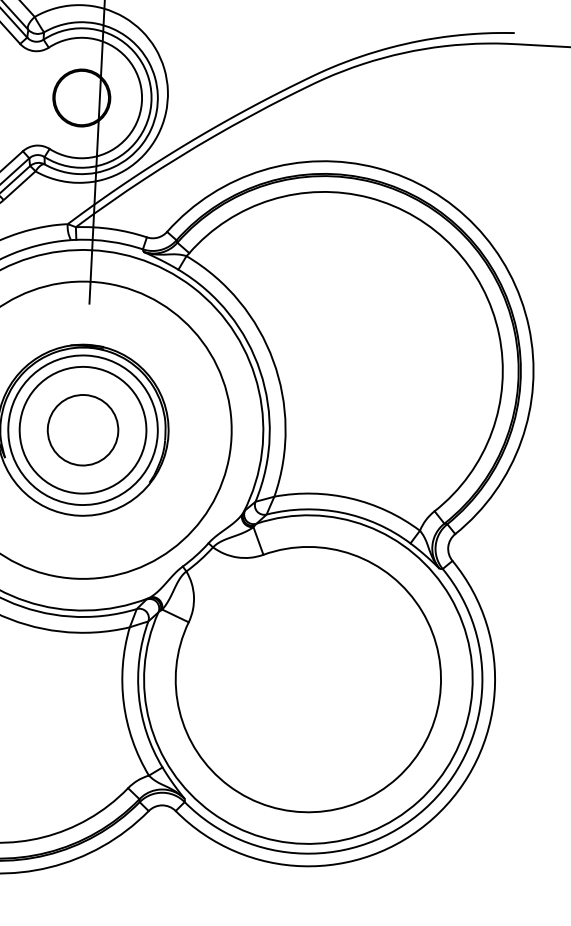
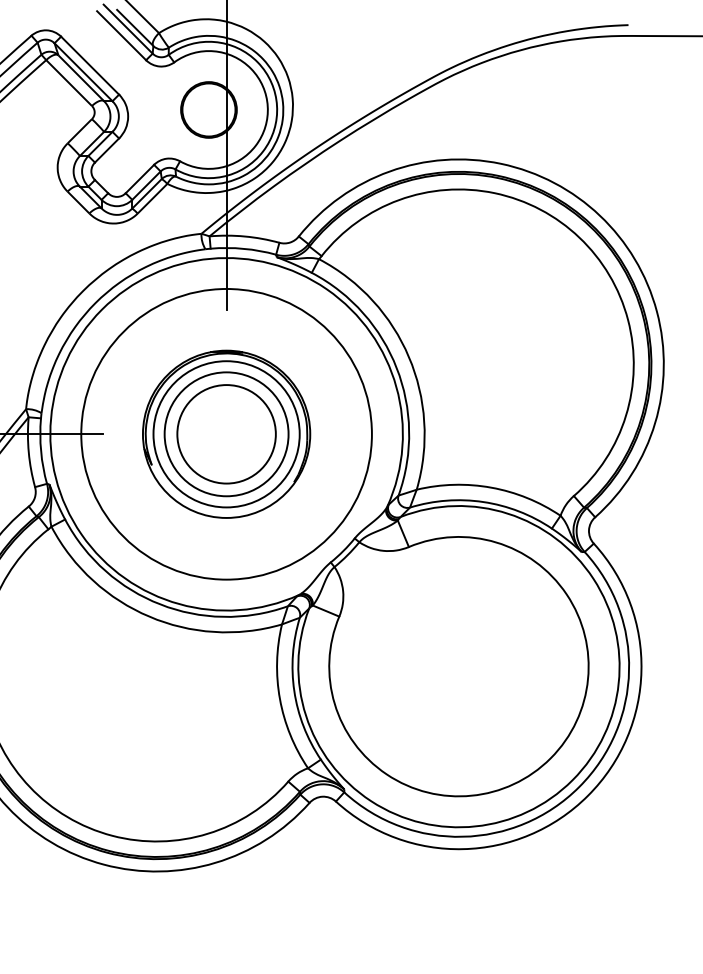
circle: (82, 430) -> (226, 434), size x1.43

